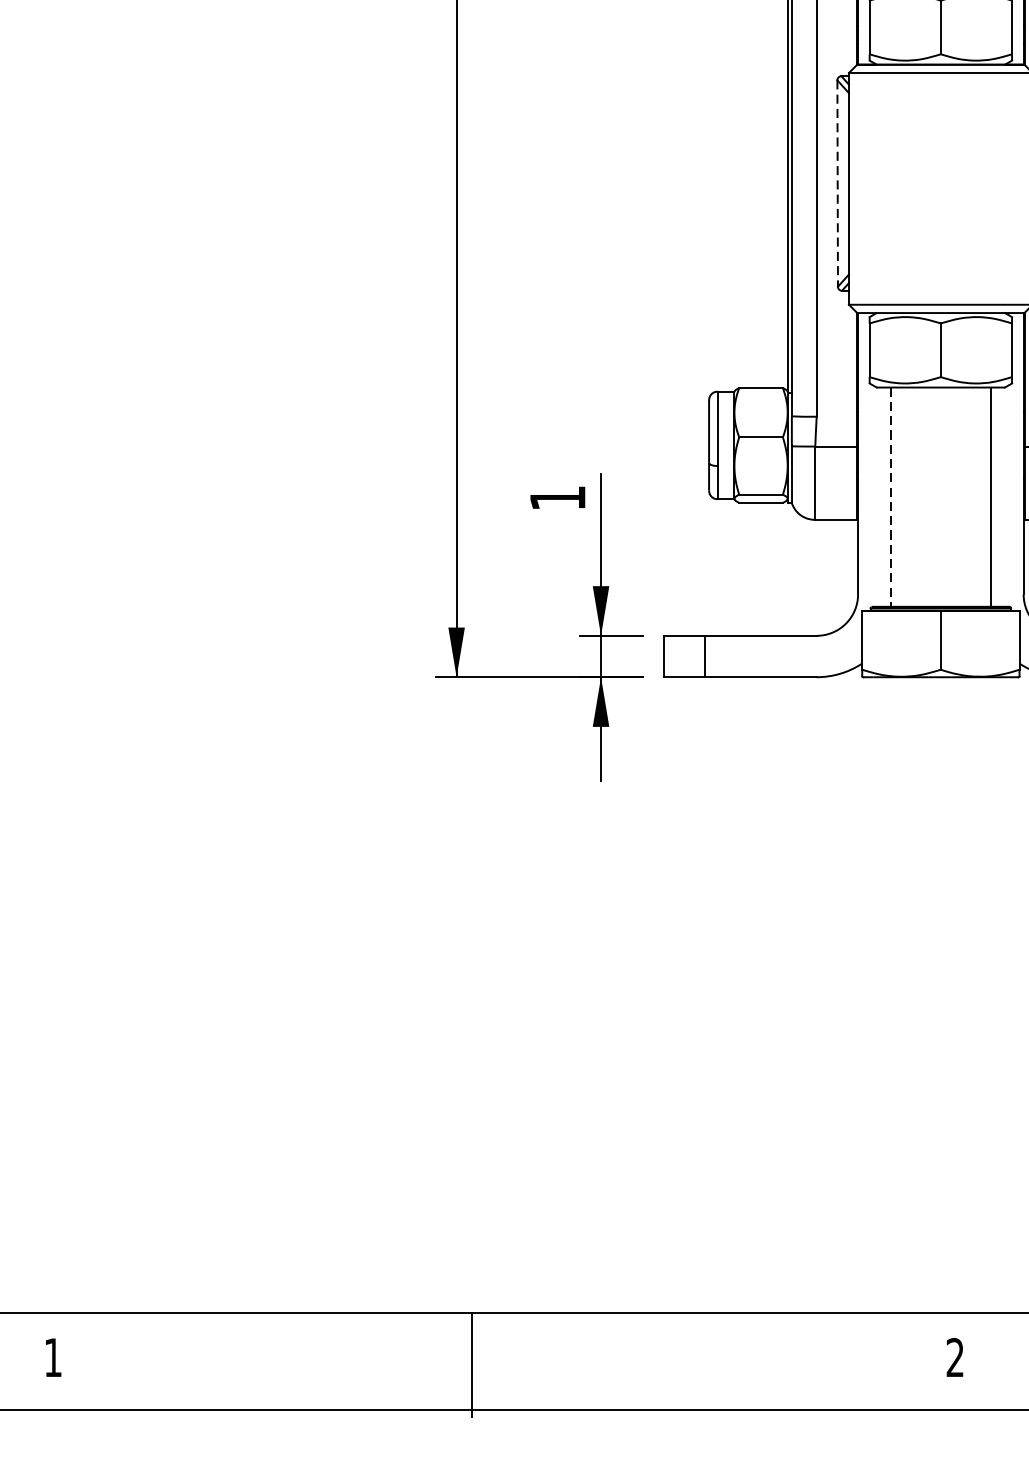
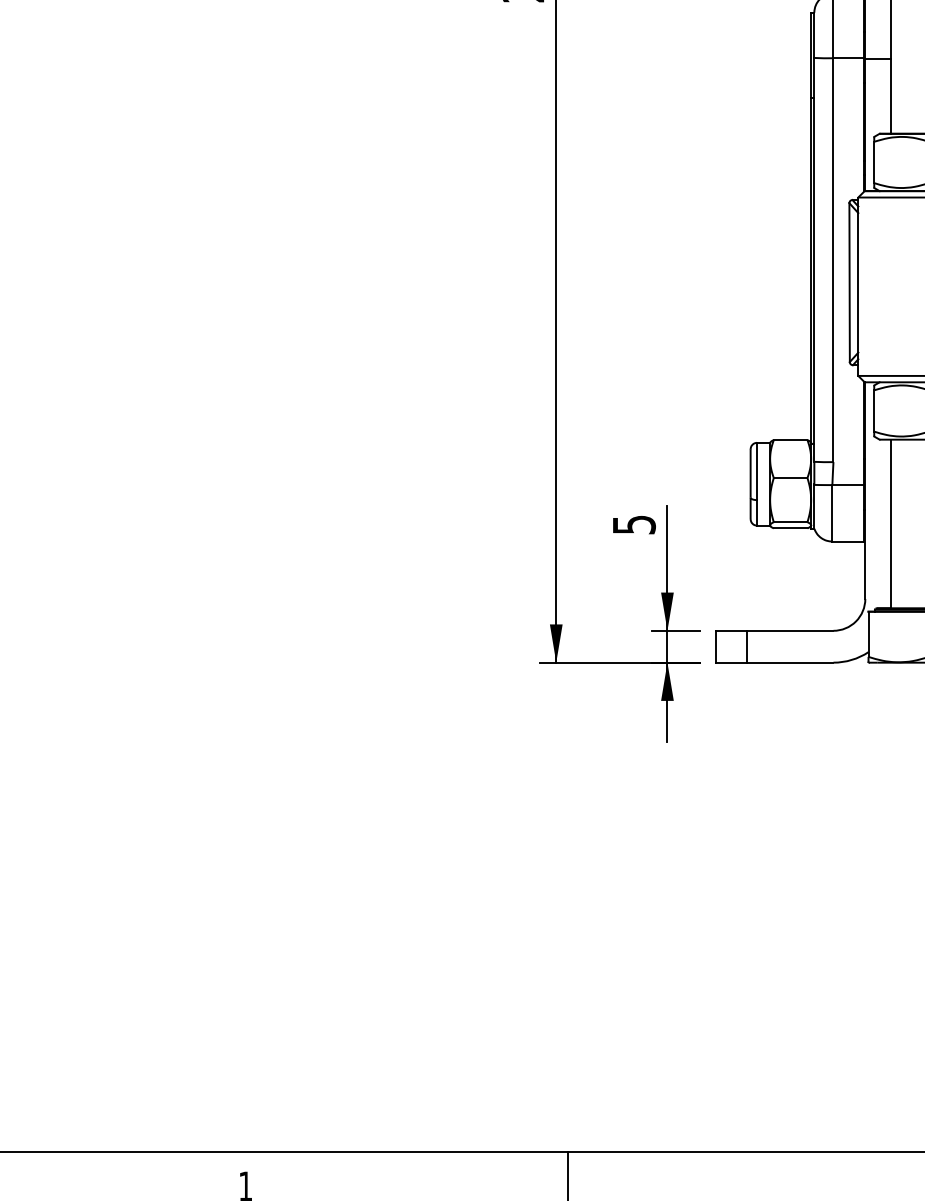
line: (837, 184) -> (849, 283), dashed -> solid
text: (558, 497) -> (634, 524), 1 -> 5
line: (890, 497) -> (890, 524), dashed -> solid

